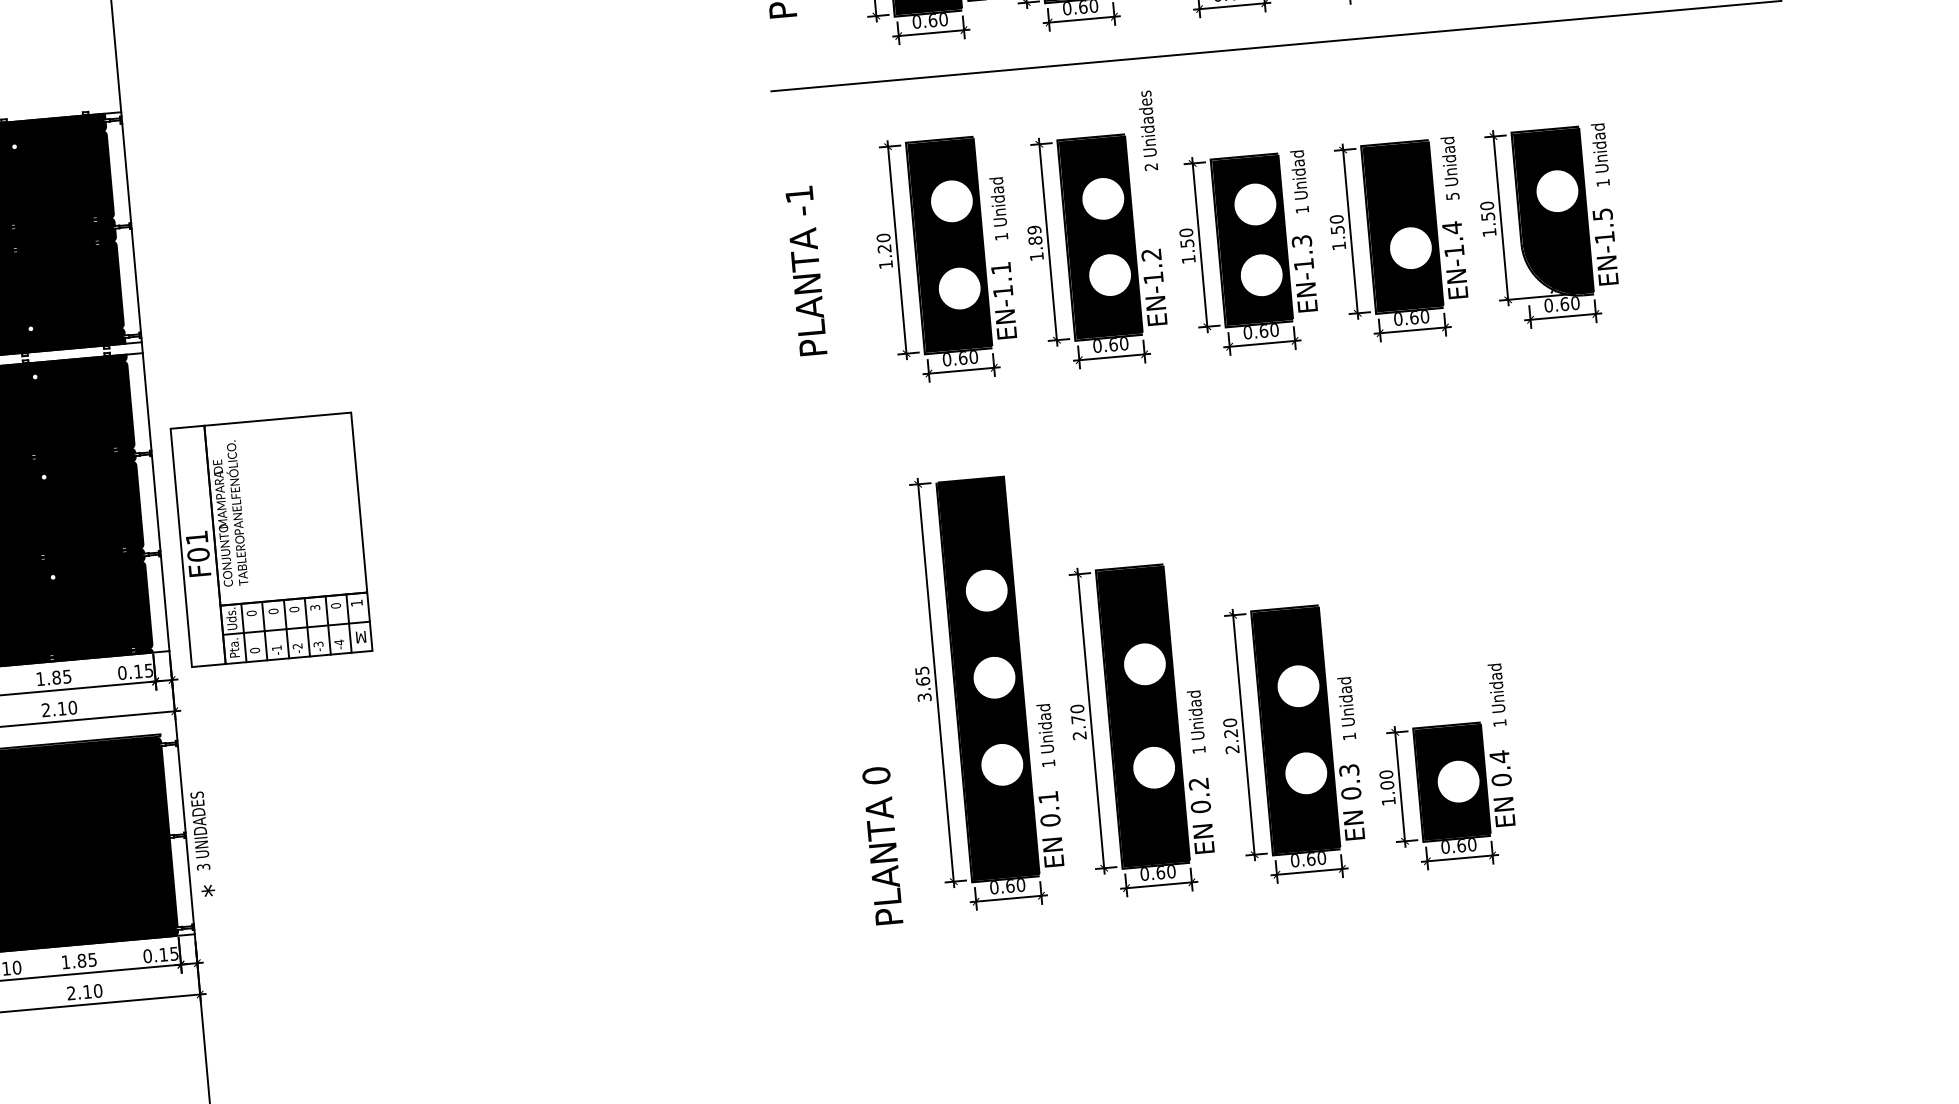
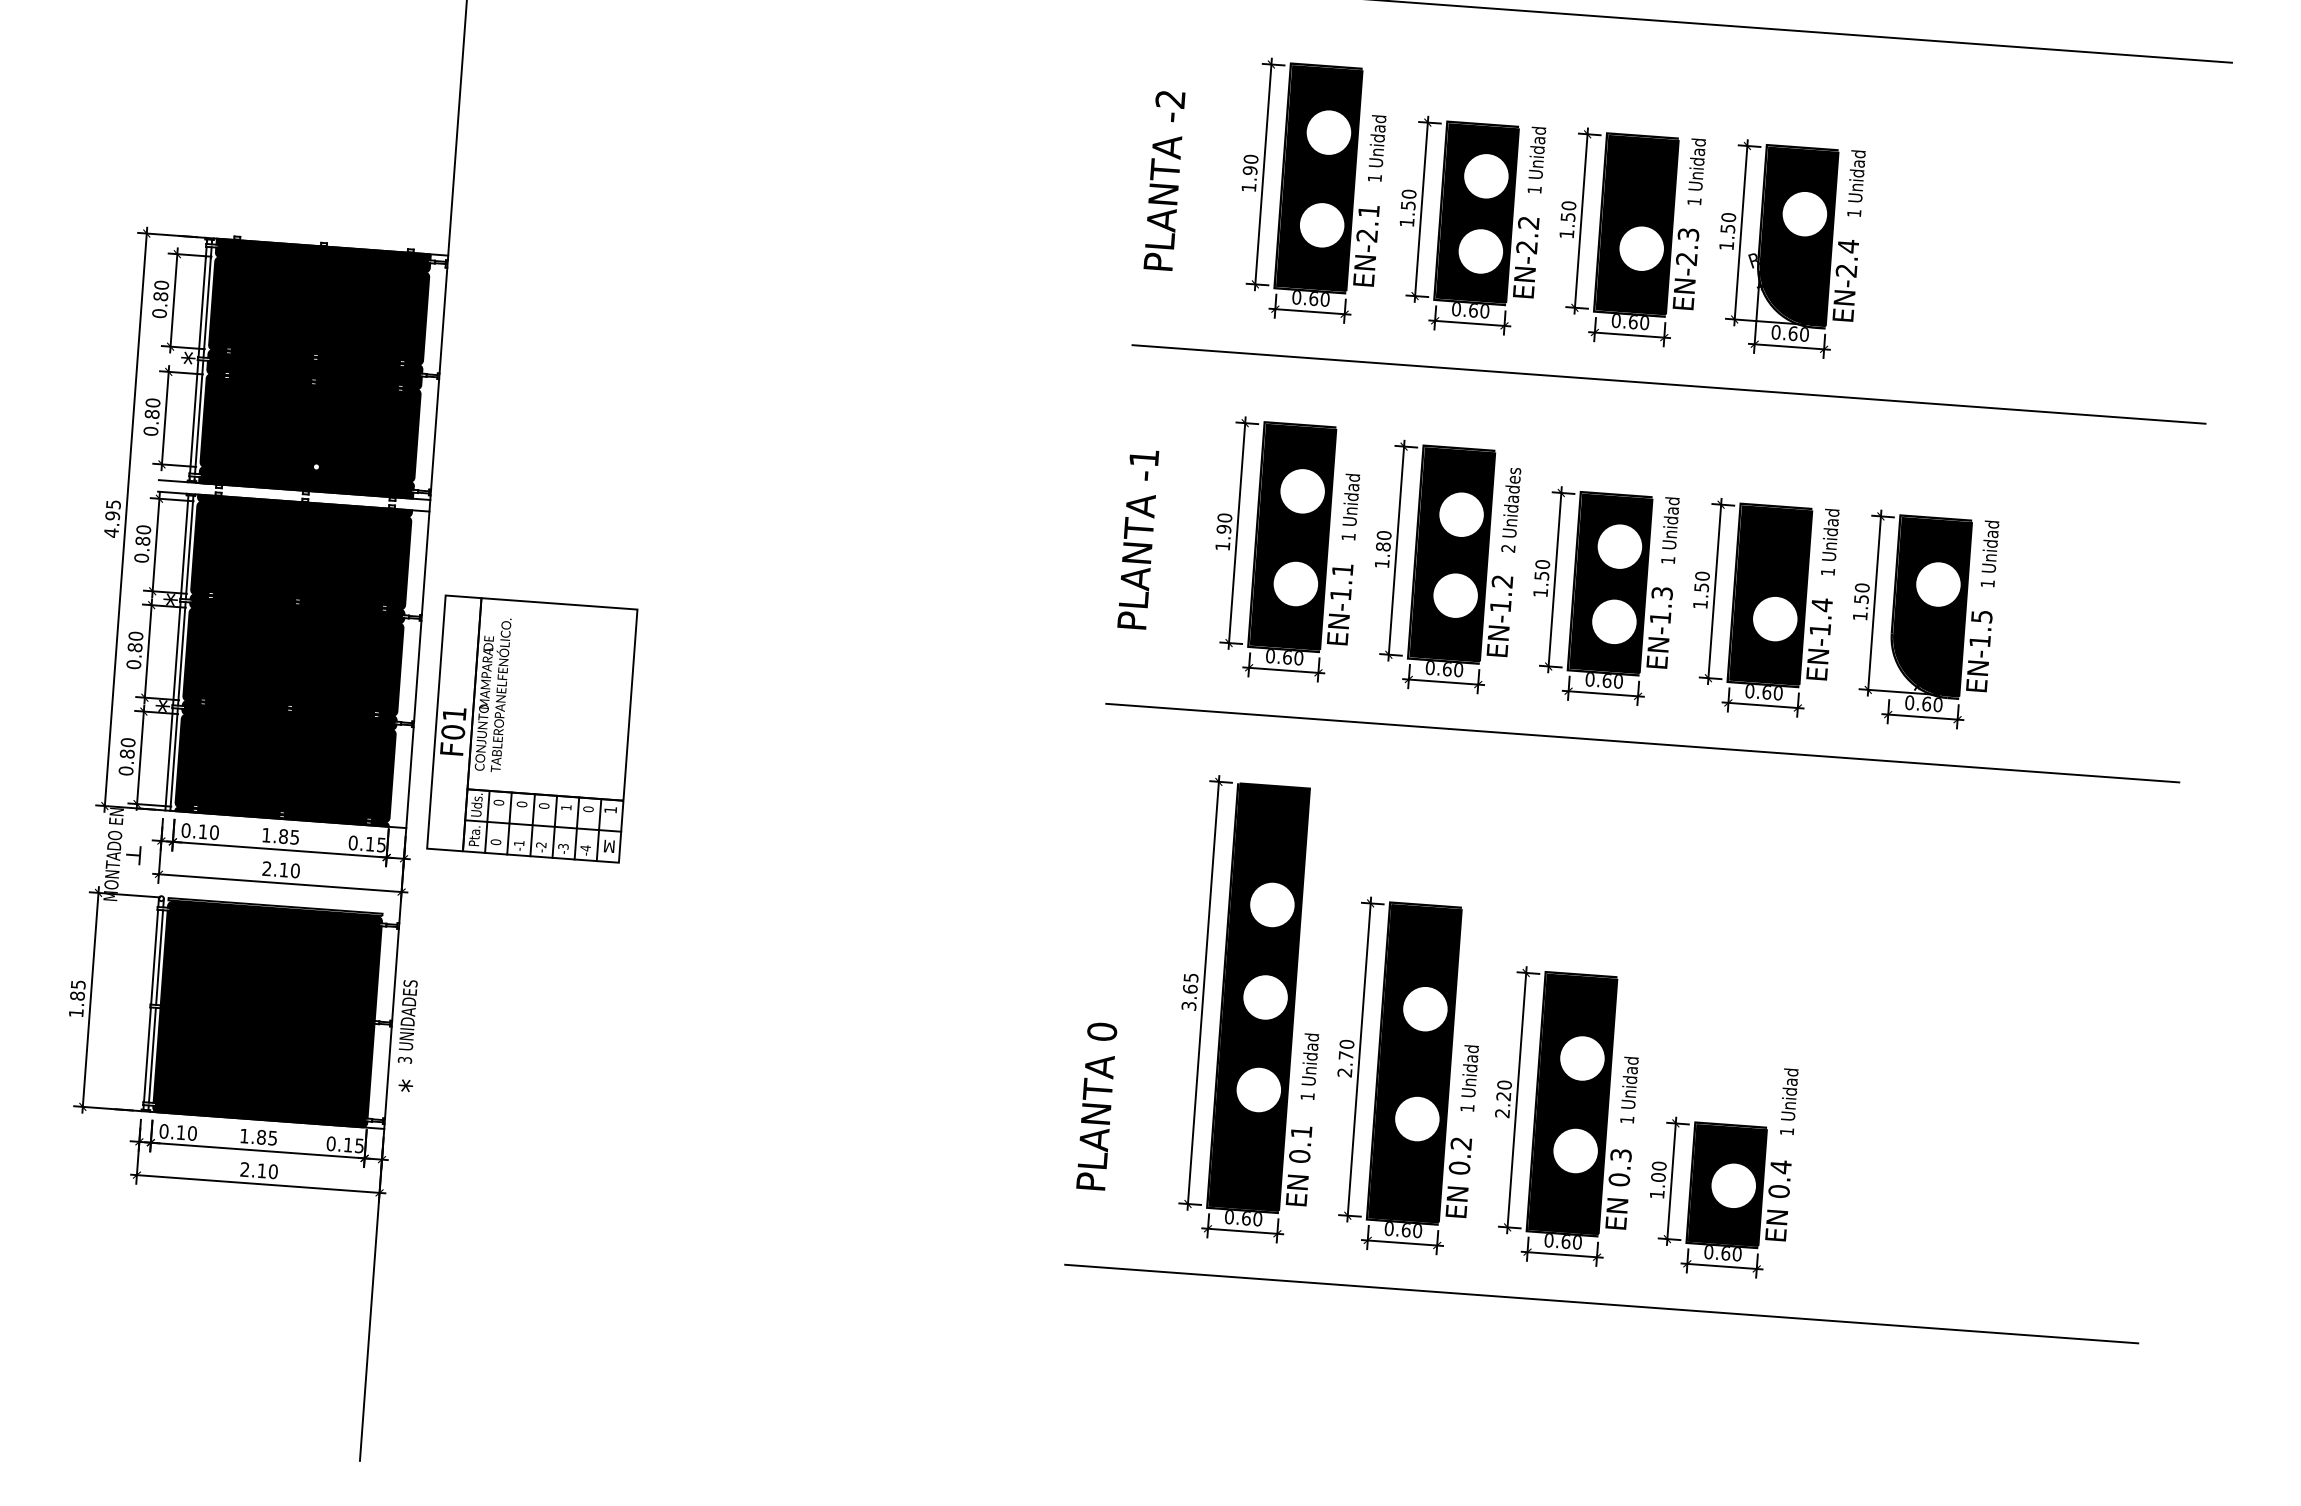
text: (1148, 131) -> (1511, 510), moved
text: (1452, 196) -> (1827, 572), 5 -> 1
text: (1034, 229) -> (1384, 535), 1.89 -> 1.80
text: (884, 248) -> (1223, 529), 1.20 -> 1.90
line: (1306, 383) -> (1642, 742), added
text: (315, 607) -> (566, 807), 3 -> 1
text: (882, 846) -> (1096, 1106), moved
line: (1353, 911) -> (1601, 1303), added

